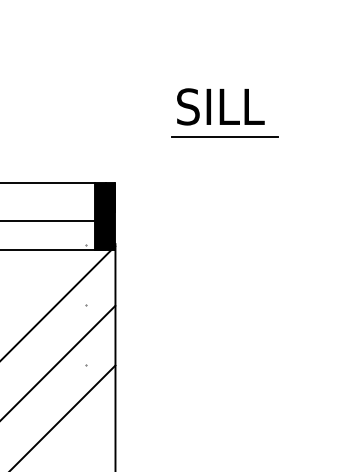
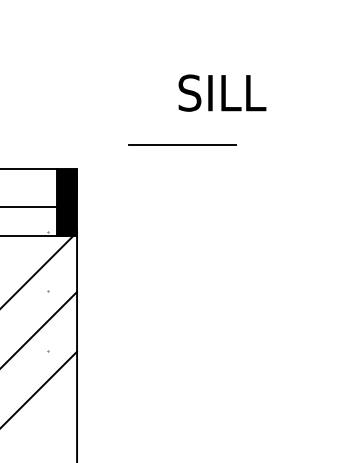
text: (220, 106) -> (222, 92), moved
line: (224, 136) -> (182, 143), moved

